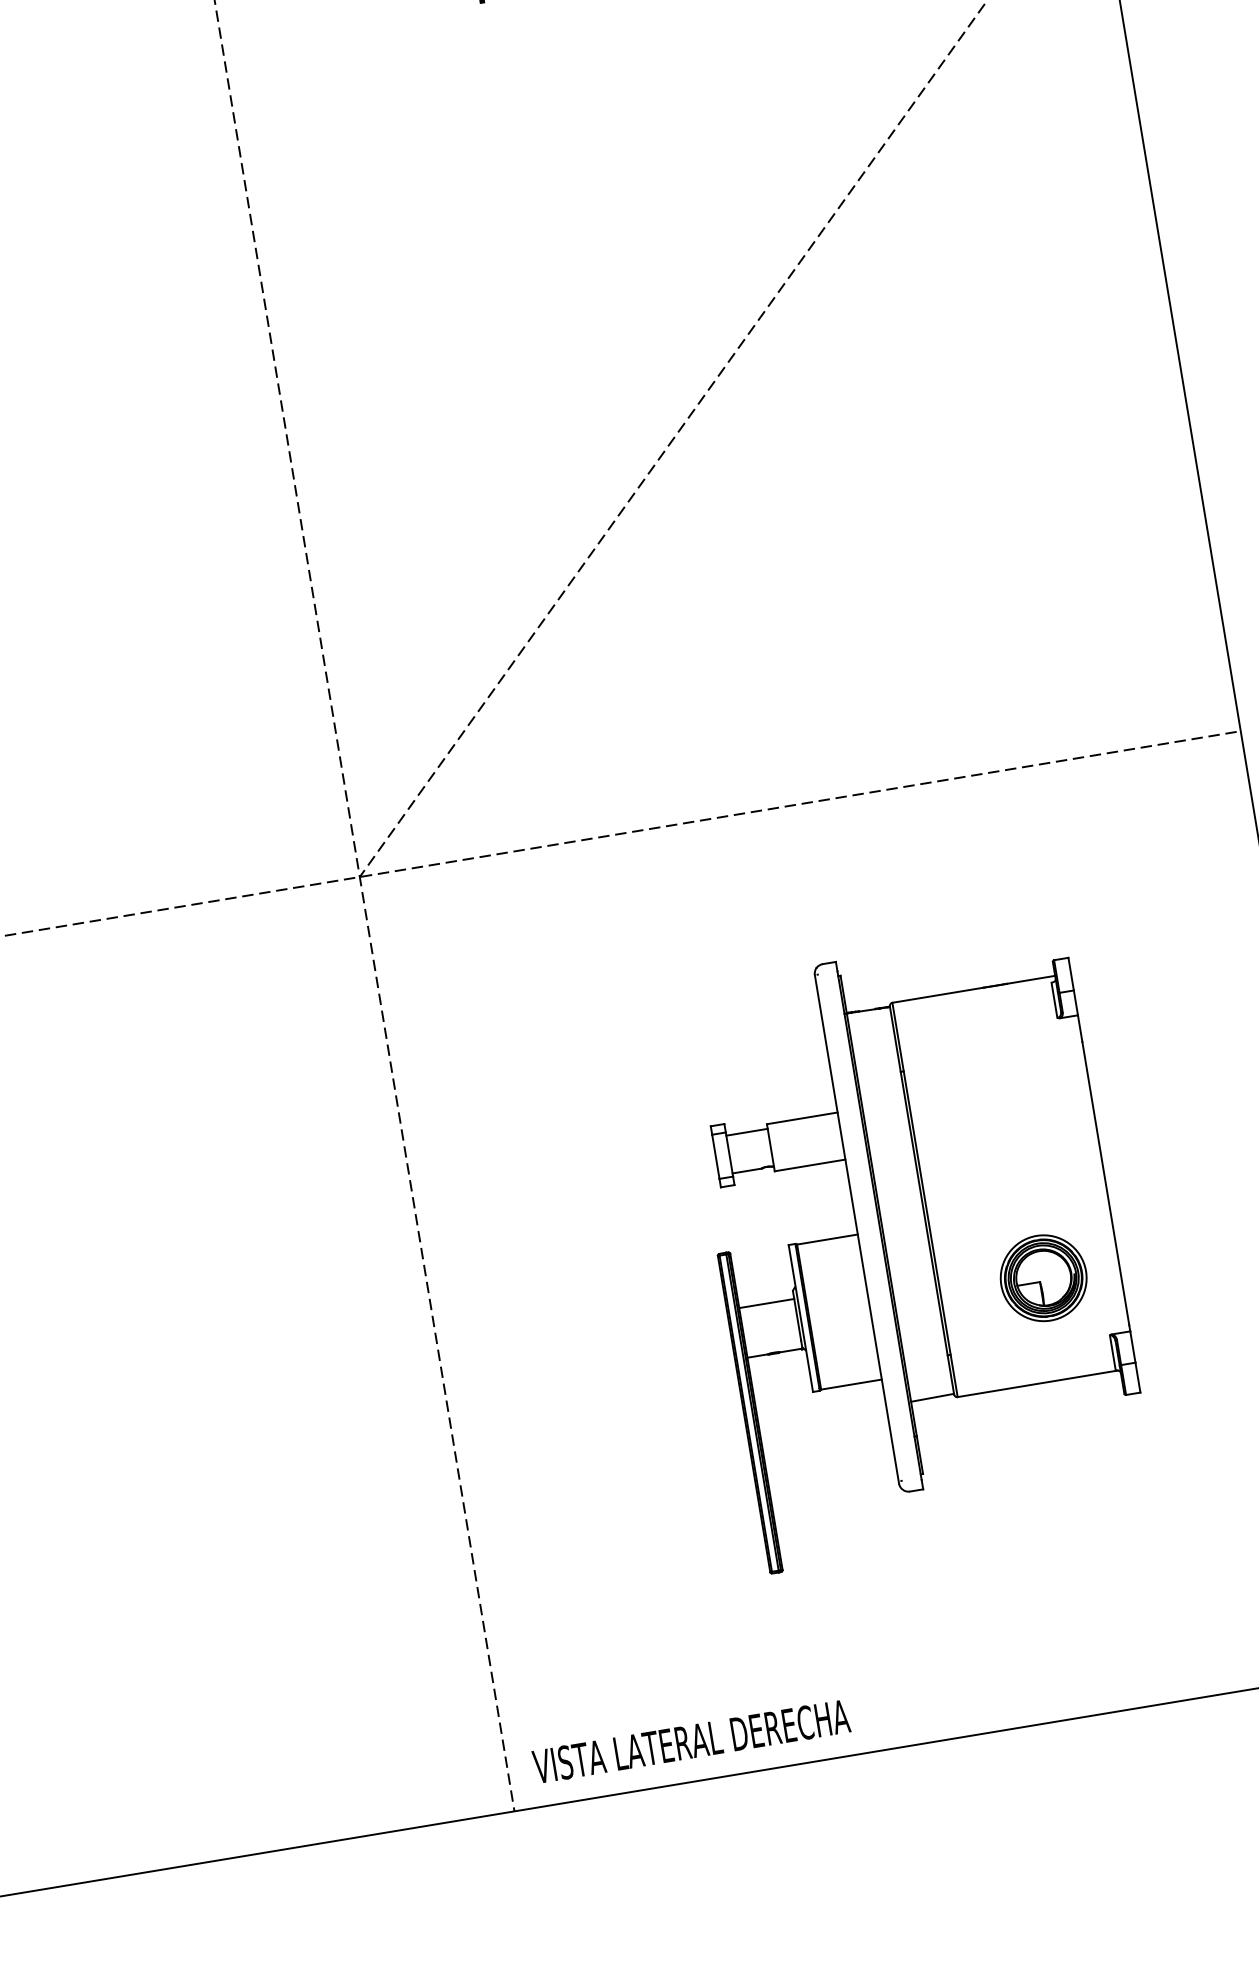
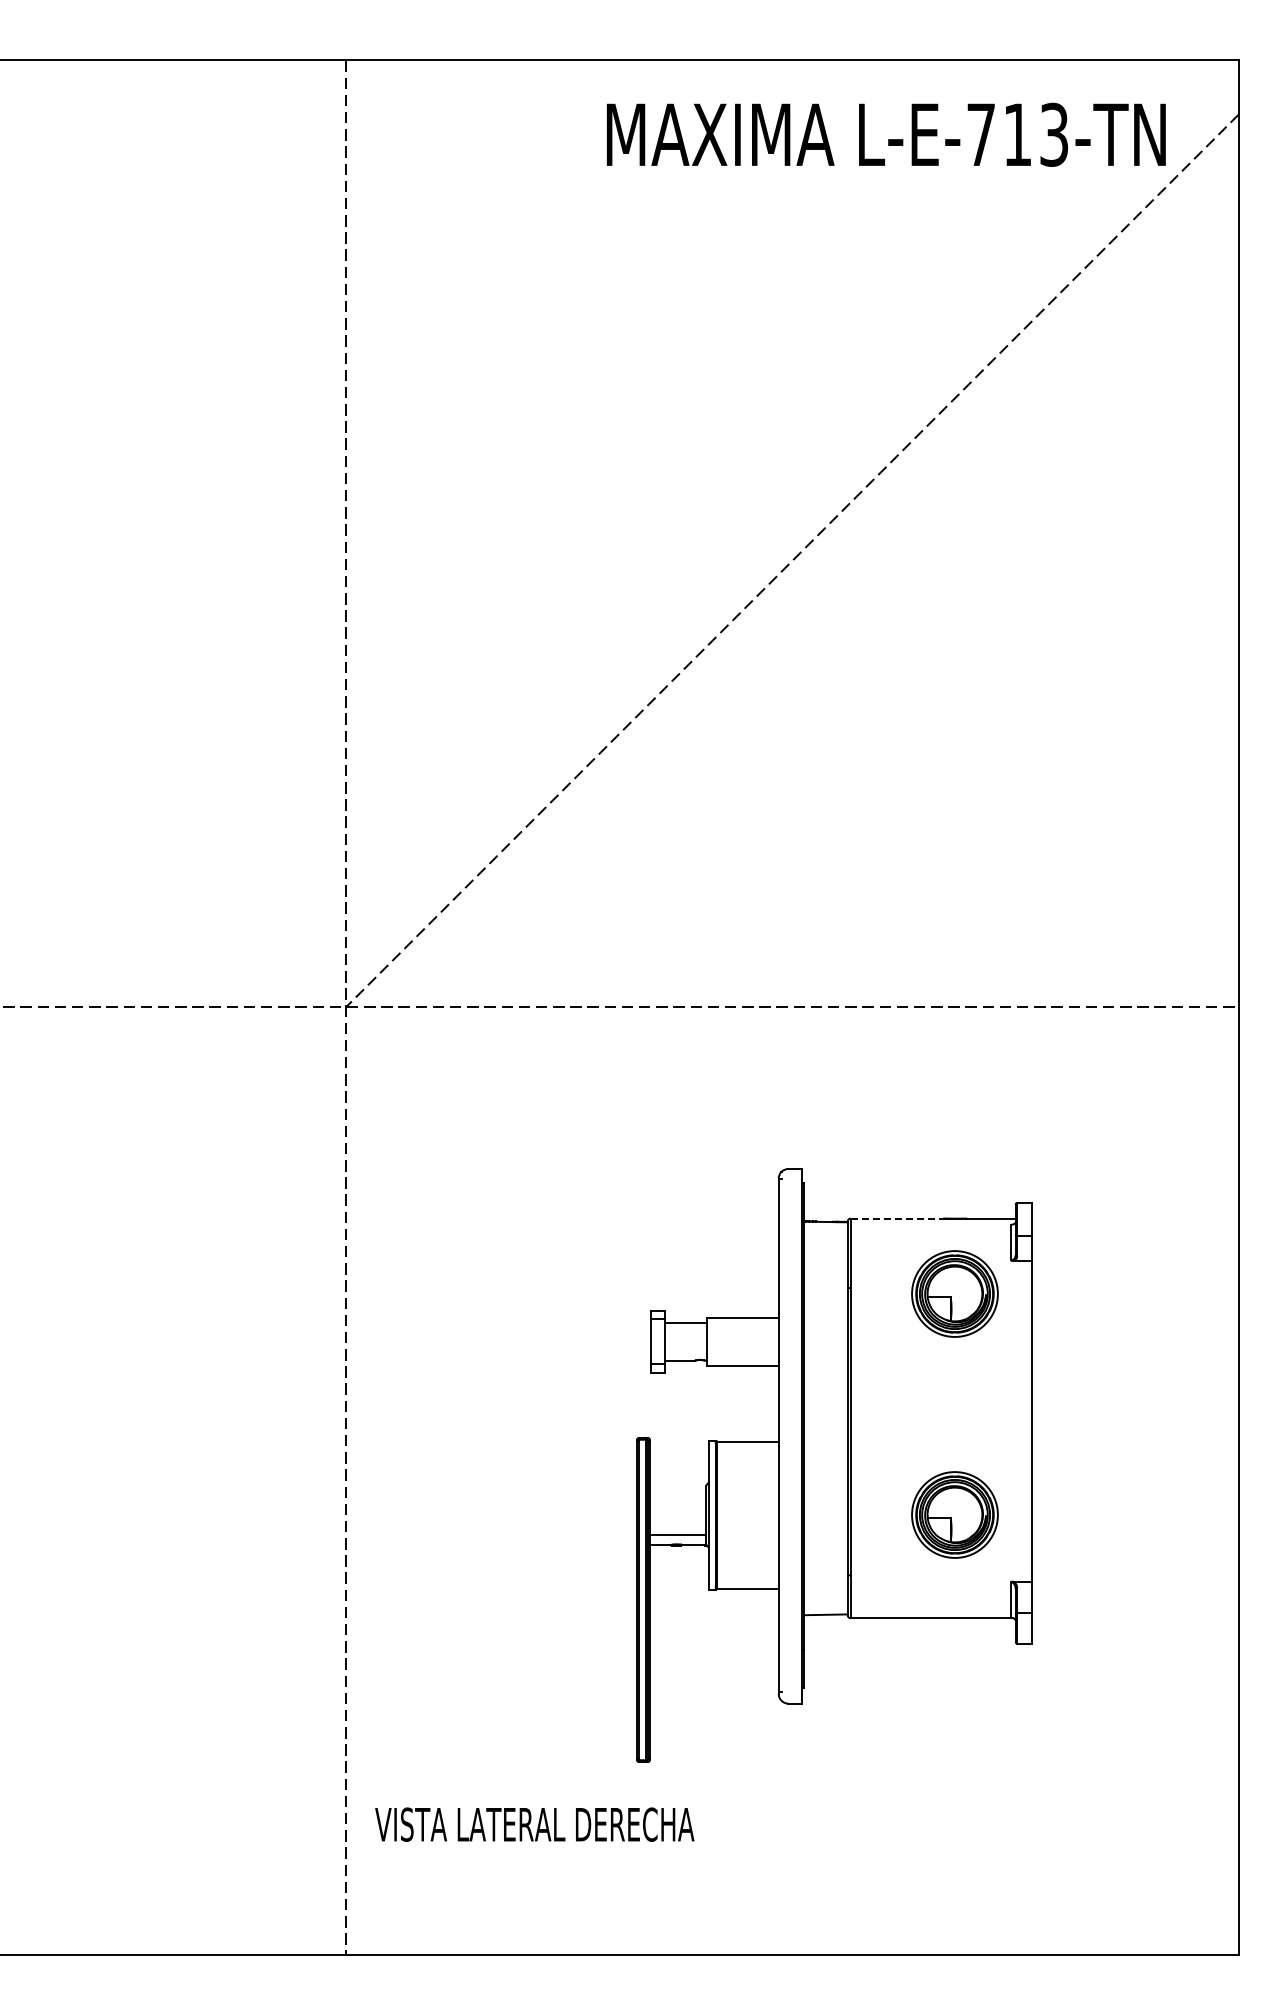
line: (938, 995) -> (897, 1218), solid -> dashed
part: (1007, 1059) -> (954, 1293), added
line: (766, 1303) -> (677, 1534), moved
text: (691, 1741) -> (534, 1824), moved

